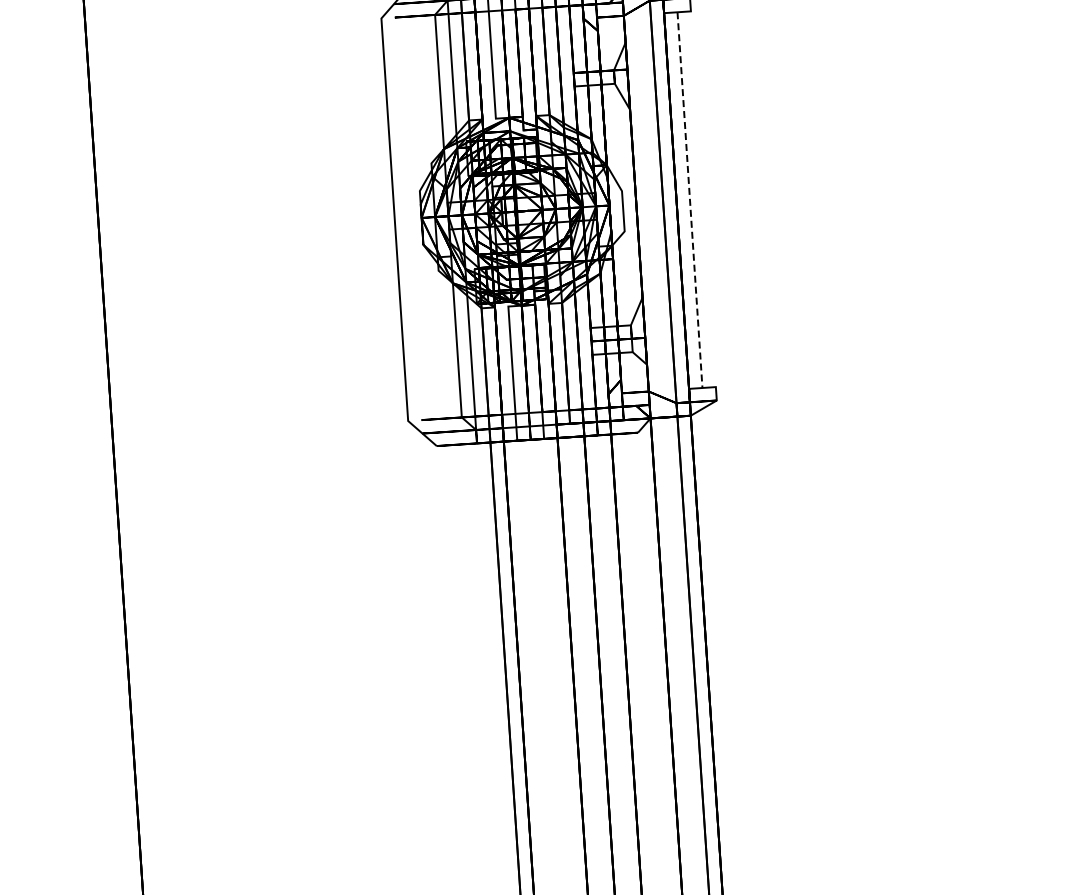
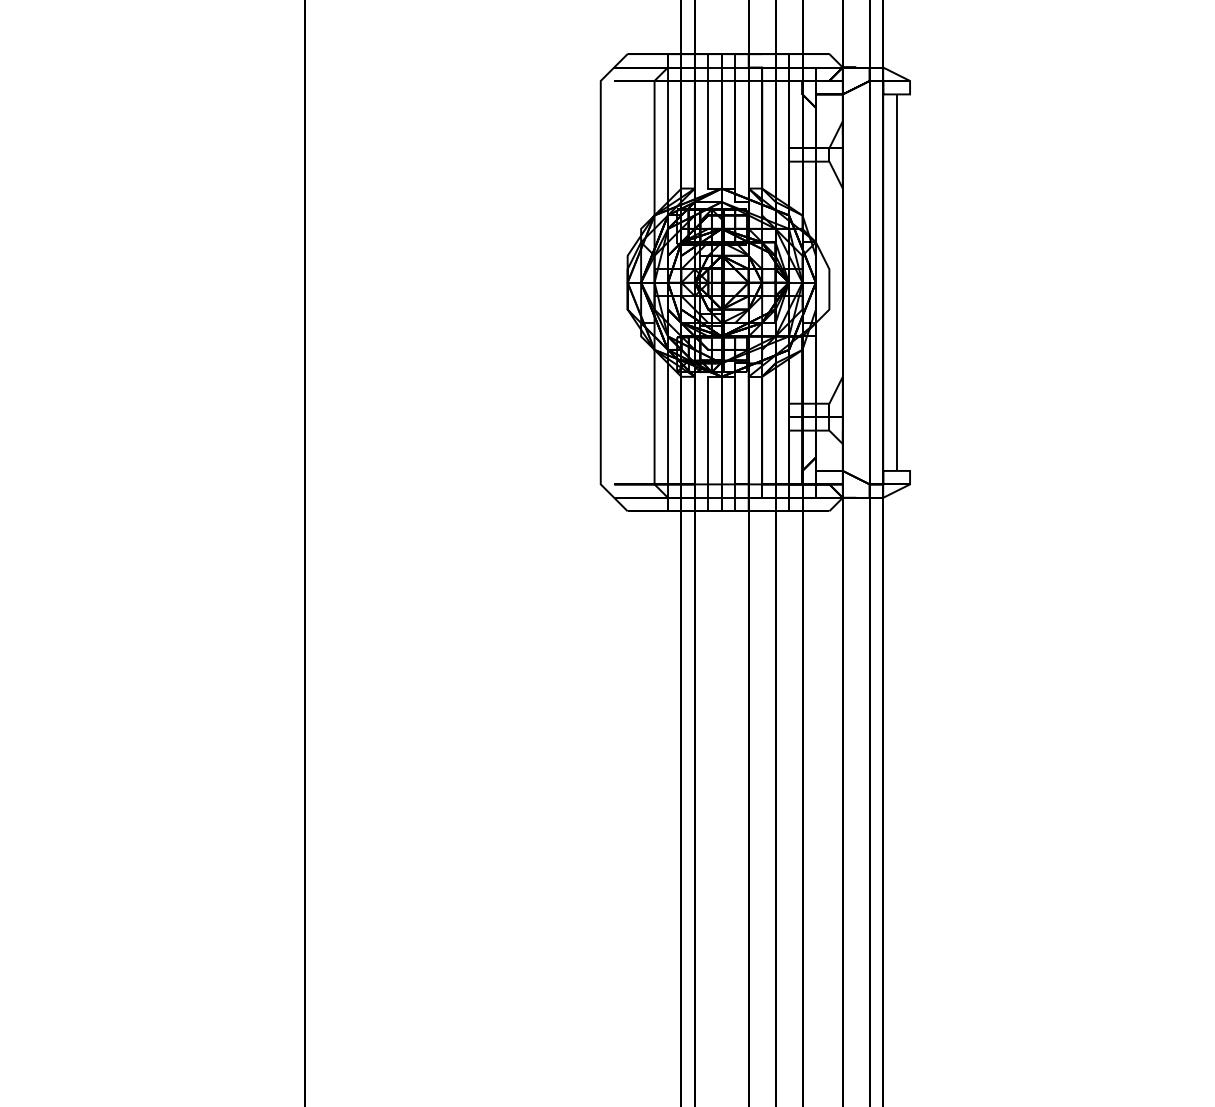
line: (689, 200) -> (896, 283), dashed -> solid

